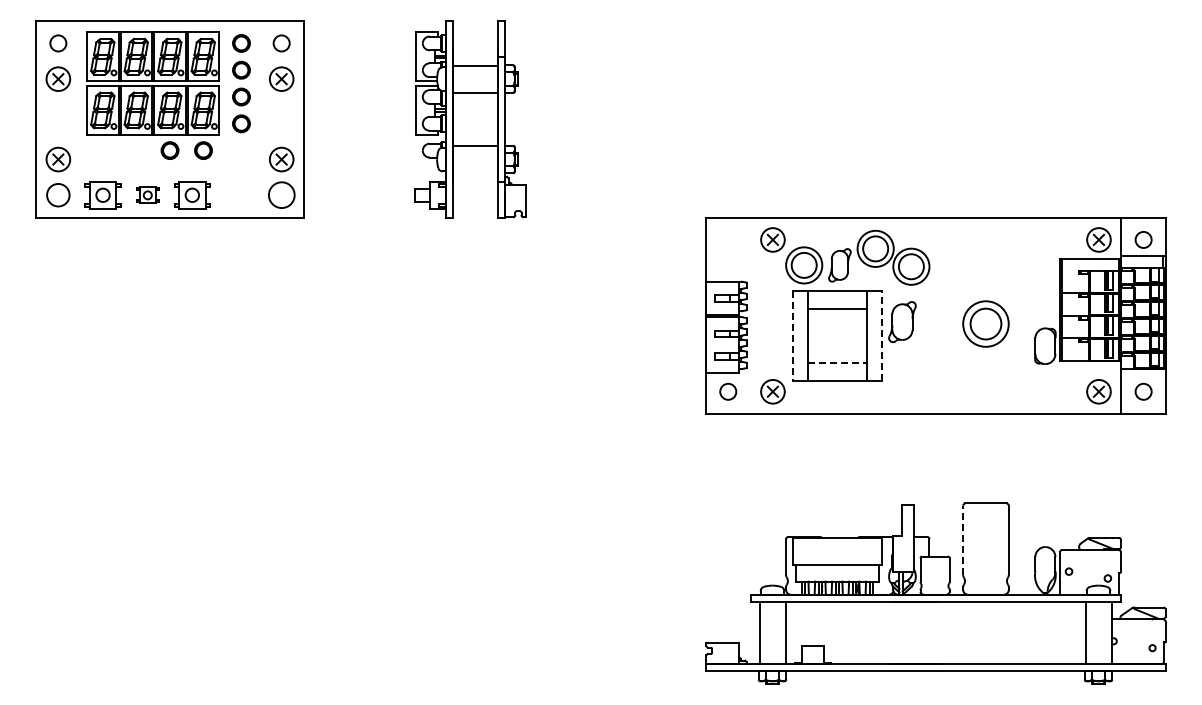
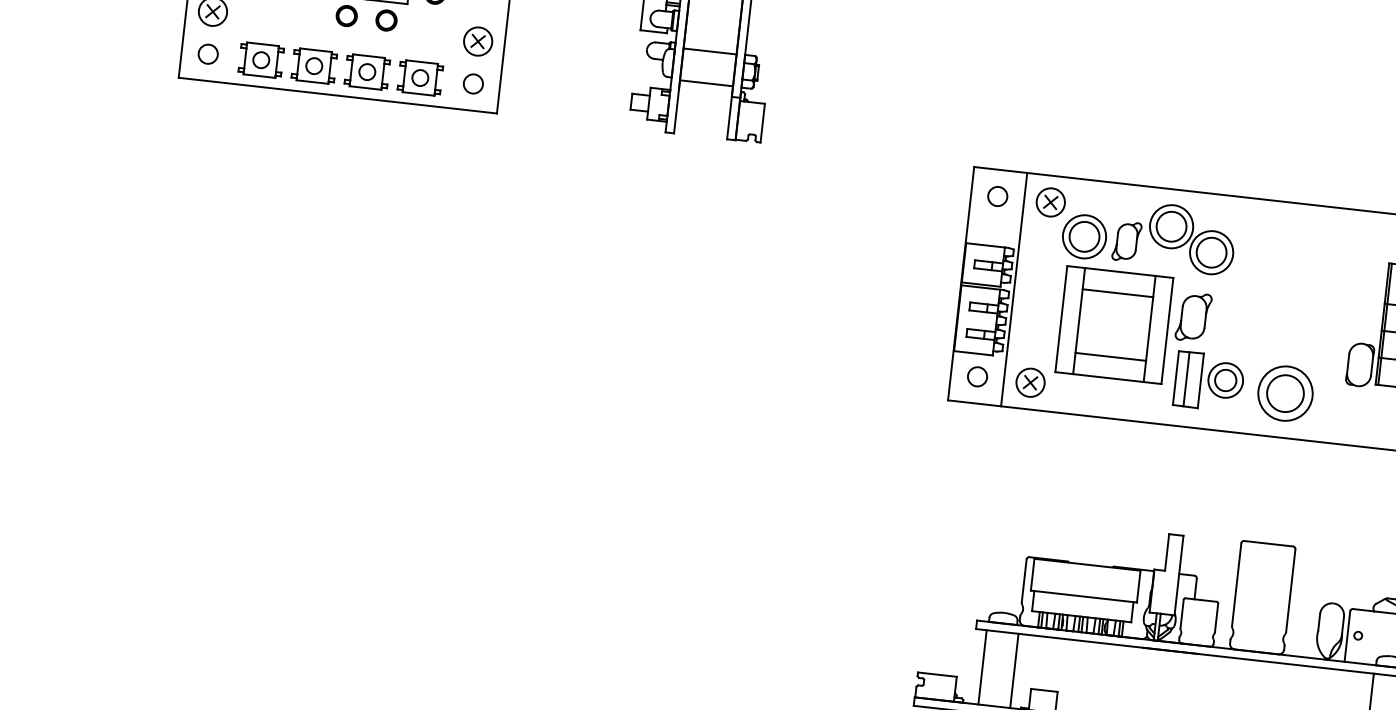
line: (475, 172) -> (706, 82), added
circle: (58, 195) -> (208, 54), size x0.71
part: (147, 195) -> (314, 66), size x1.67
part: (236, 195) -> (419, 78), added
circle: (281, 195) -> (473, 84), size x0.62
circle: (728, 239) -> (998, 196), added
line: (750, 315) -> (1014, 289), added
part: (985, 323) -> (1285, 392), moved
line: (792, 335) -> (1061, 318), dashed -> solid
line: (881, 335) -> (1166, 330), dashed -> solid
line: (837, 362) -> (1111, 356), dashed -> solid
part: (921, 374) -> (1209, 382), added
line: (963, 540) -> (1237, 584), dashed -> solid

